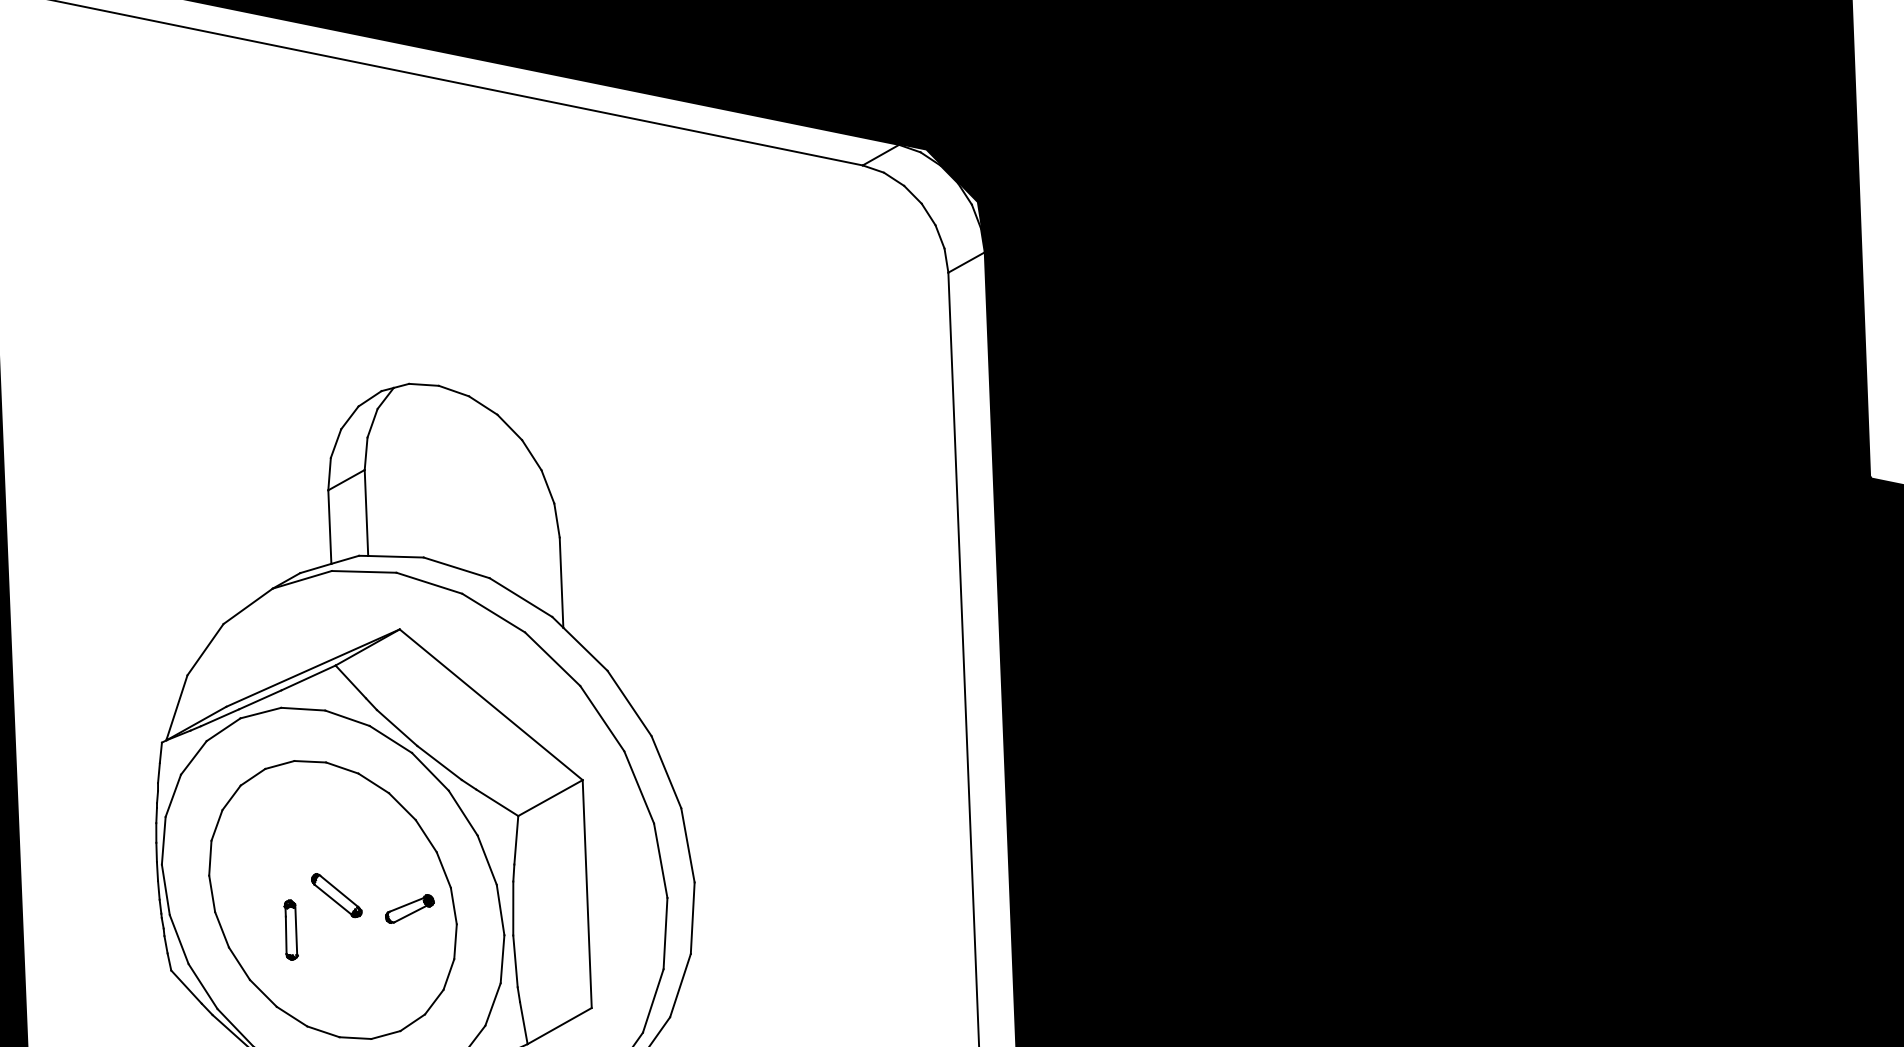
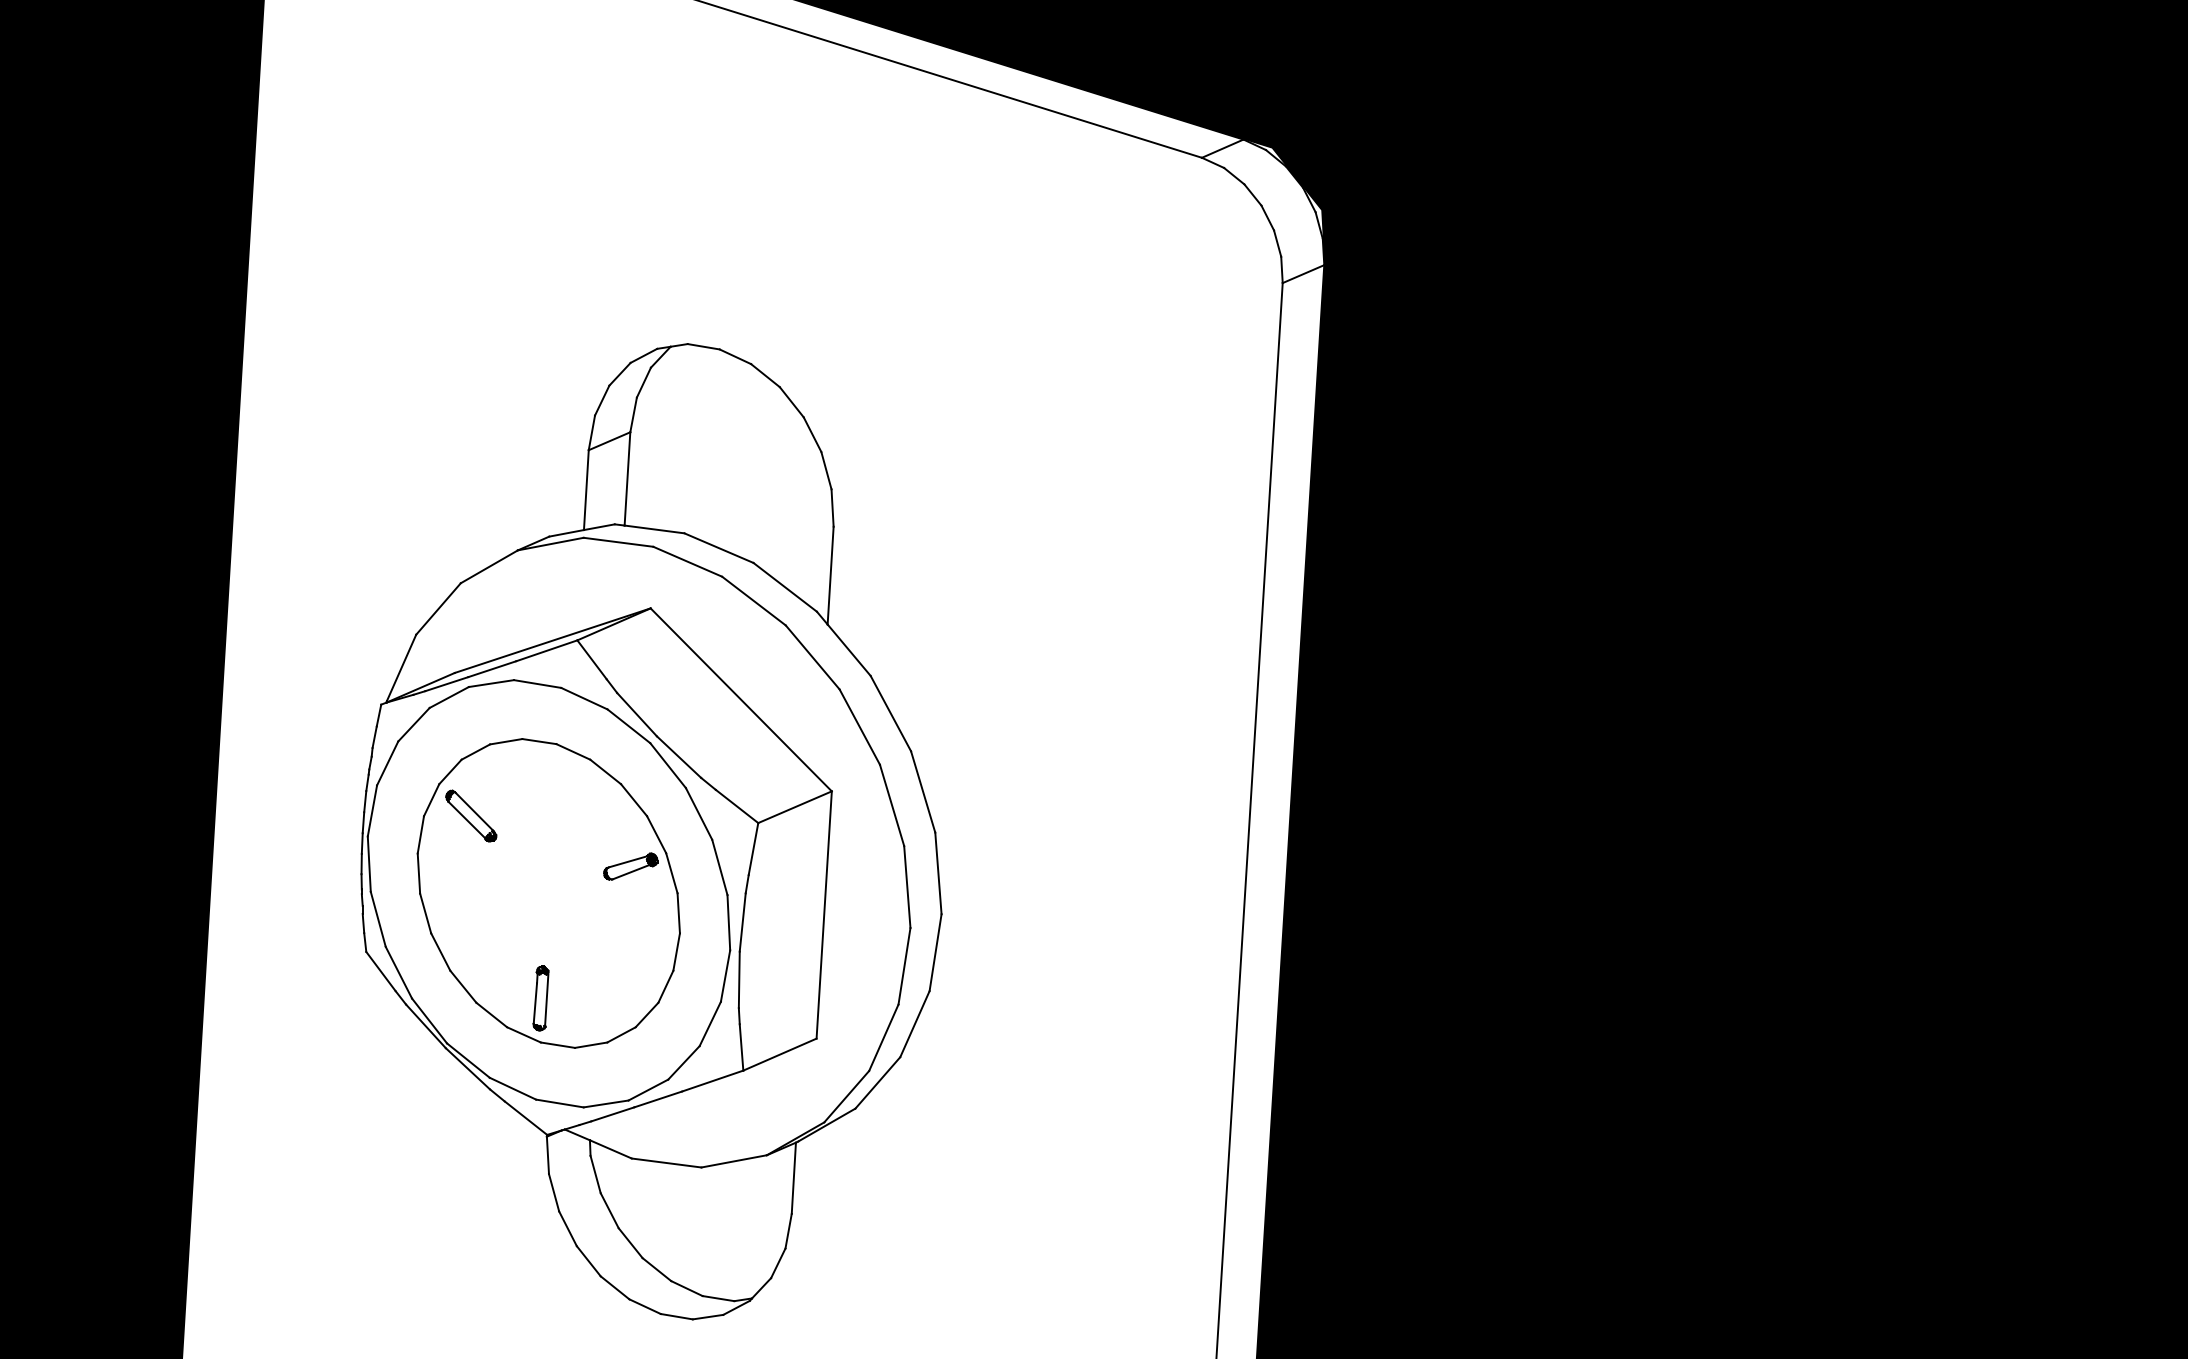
part: (336, 895) -> (471, 815), moved
part: (409, 908) -> (630, 866), moved
part: (290, 930) -> (540, 998), moved

